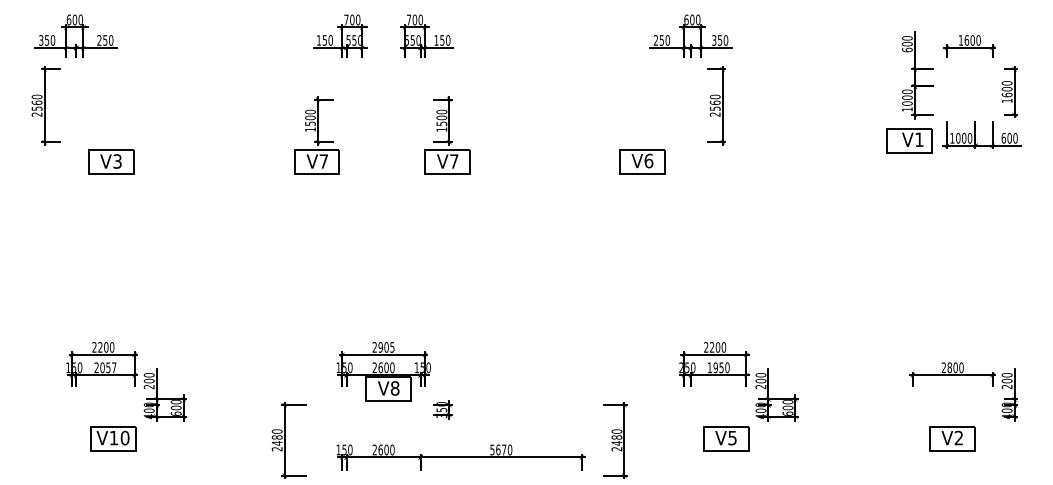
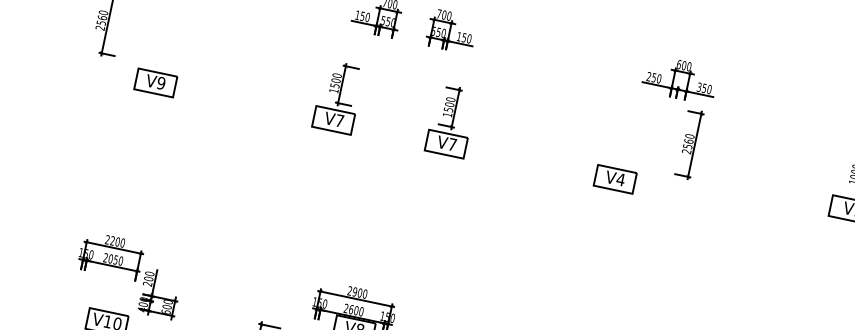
text: (648, 160) -> (620, 179), V6 -> V4
text: (117, 161) -> (161, 83), V3 -> V9
text: (392, 347) -> (365, 294), 2905 -> 2900
text: (114, 367) -> (121, 260), 2057 -> 2050

